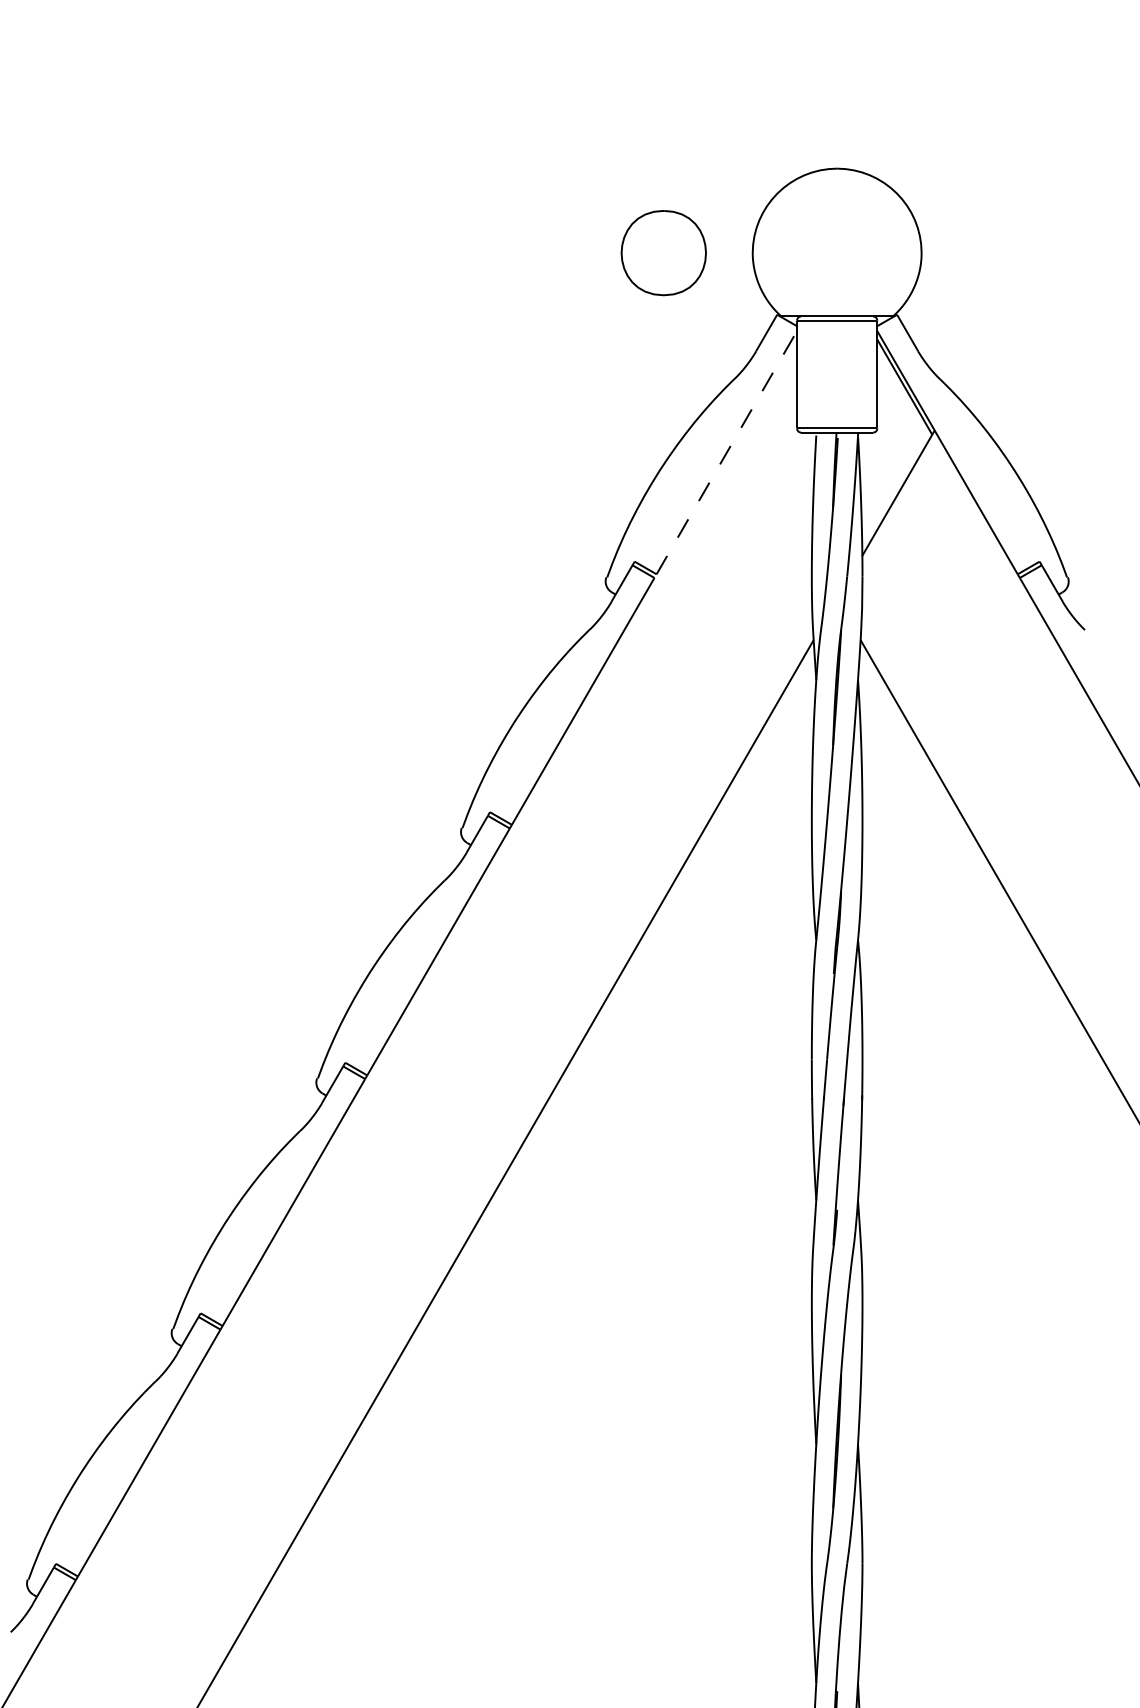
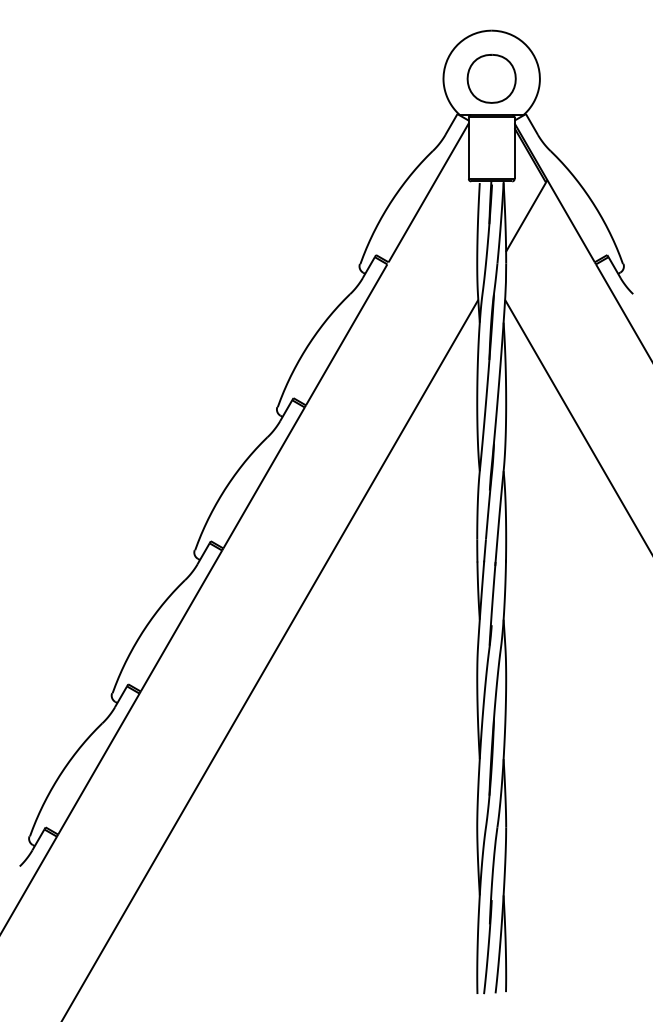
part: (663, 252) -> (491, 78), moved
line: (726, 452) -> (428, 192), dashed -> solid

